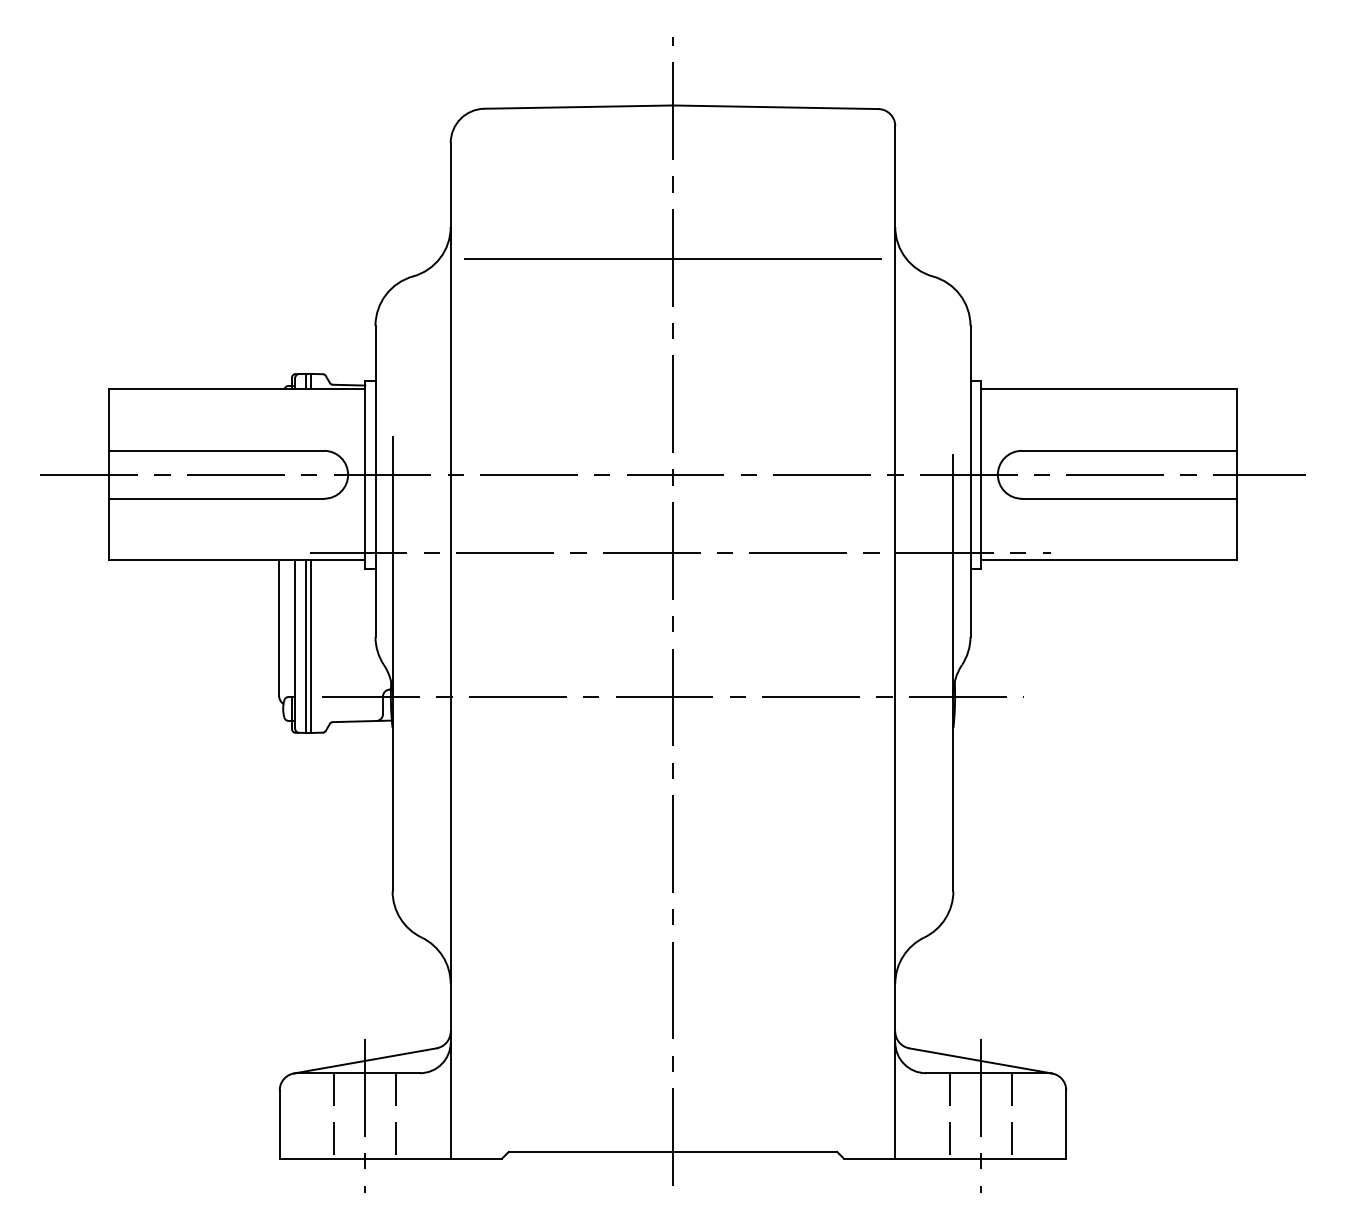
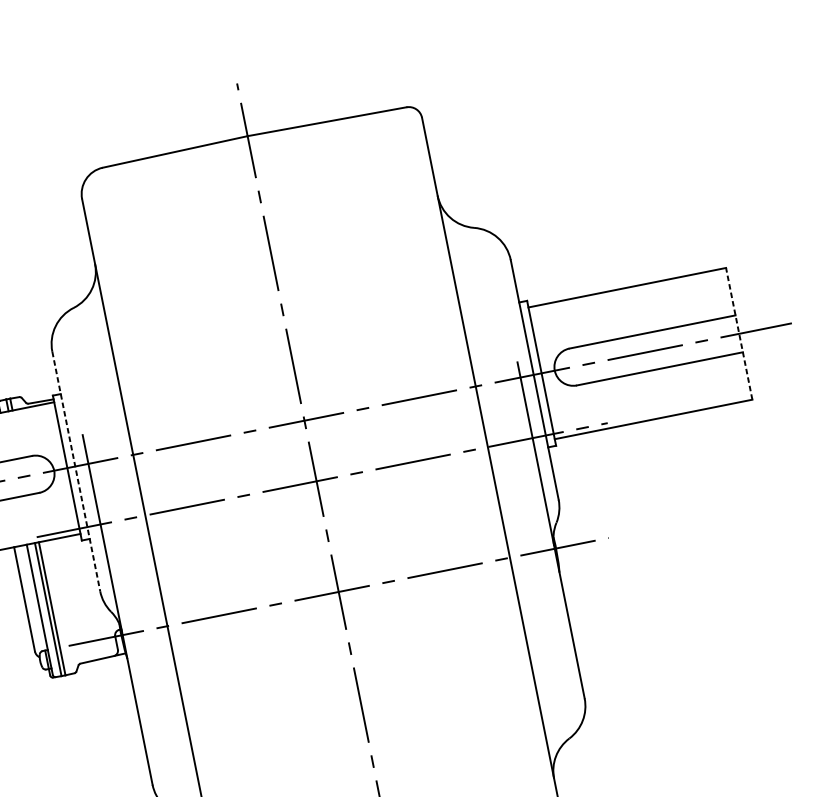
line: (672, 259) -> (270, 254), removed
line: (1237, 474) -> (739, 333), solid -> dashed
line: (375, 481) -> (76, 471), solid -> dashed

